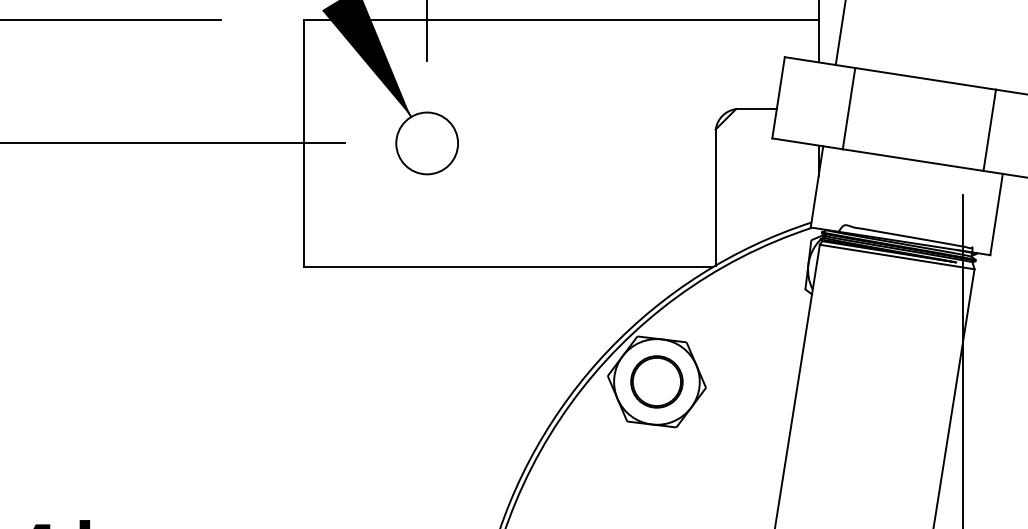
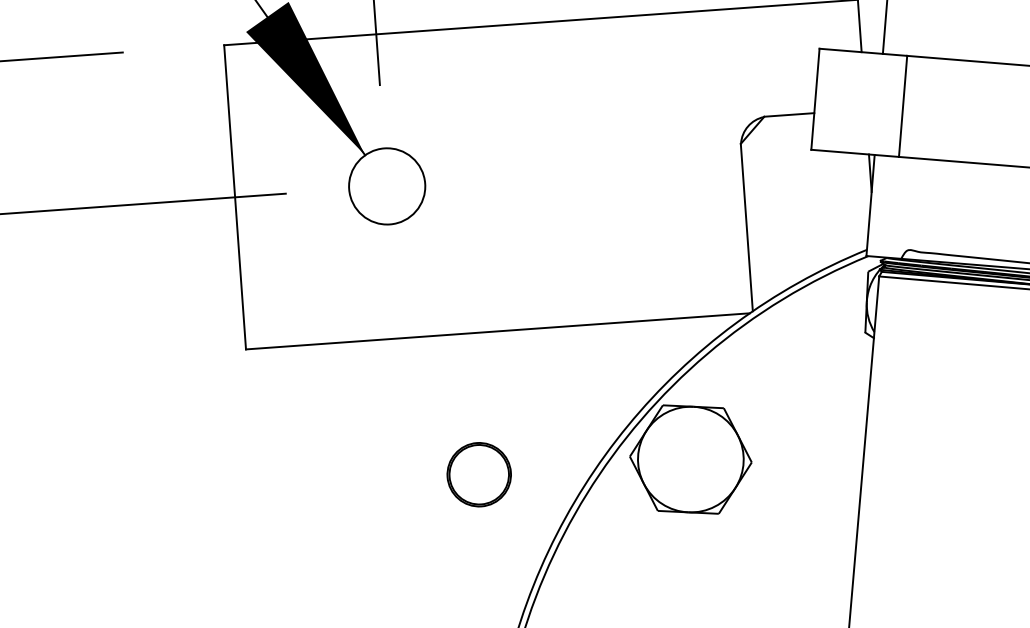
circle: (656, 381) -> (478, 474), moved

